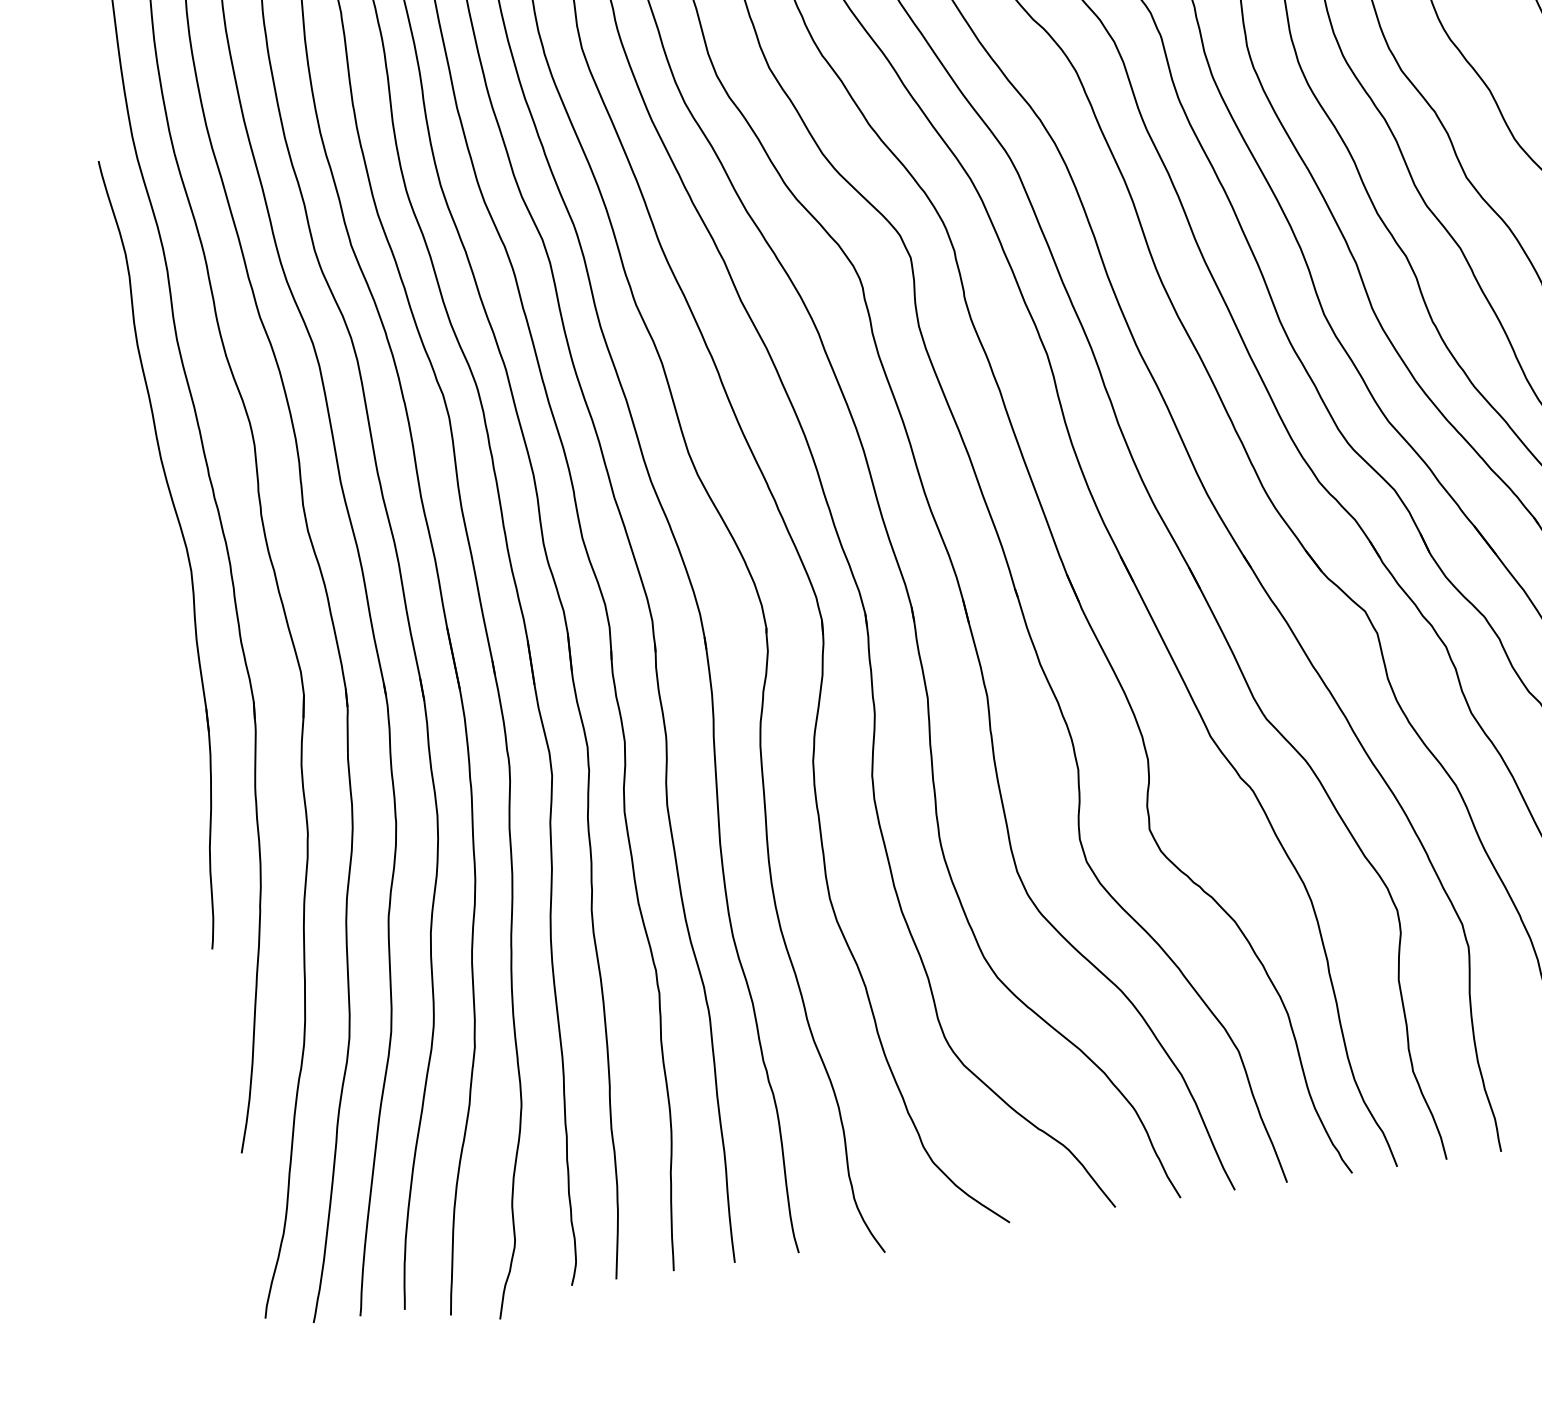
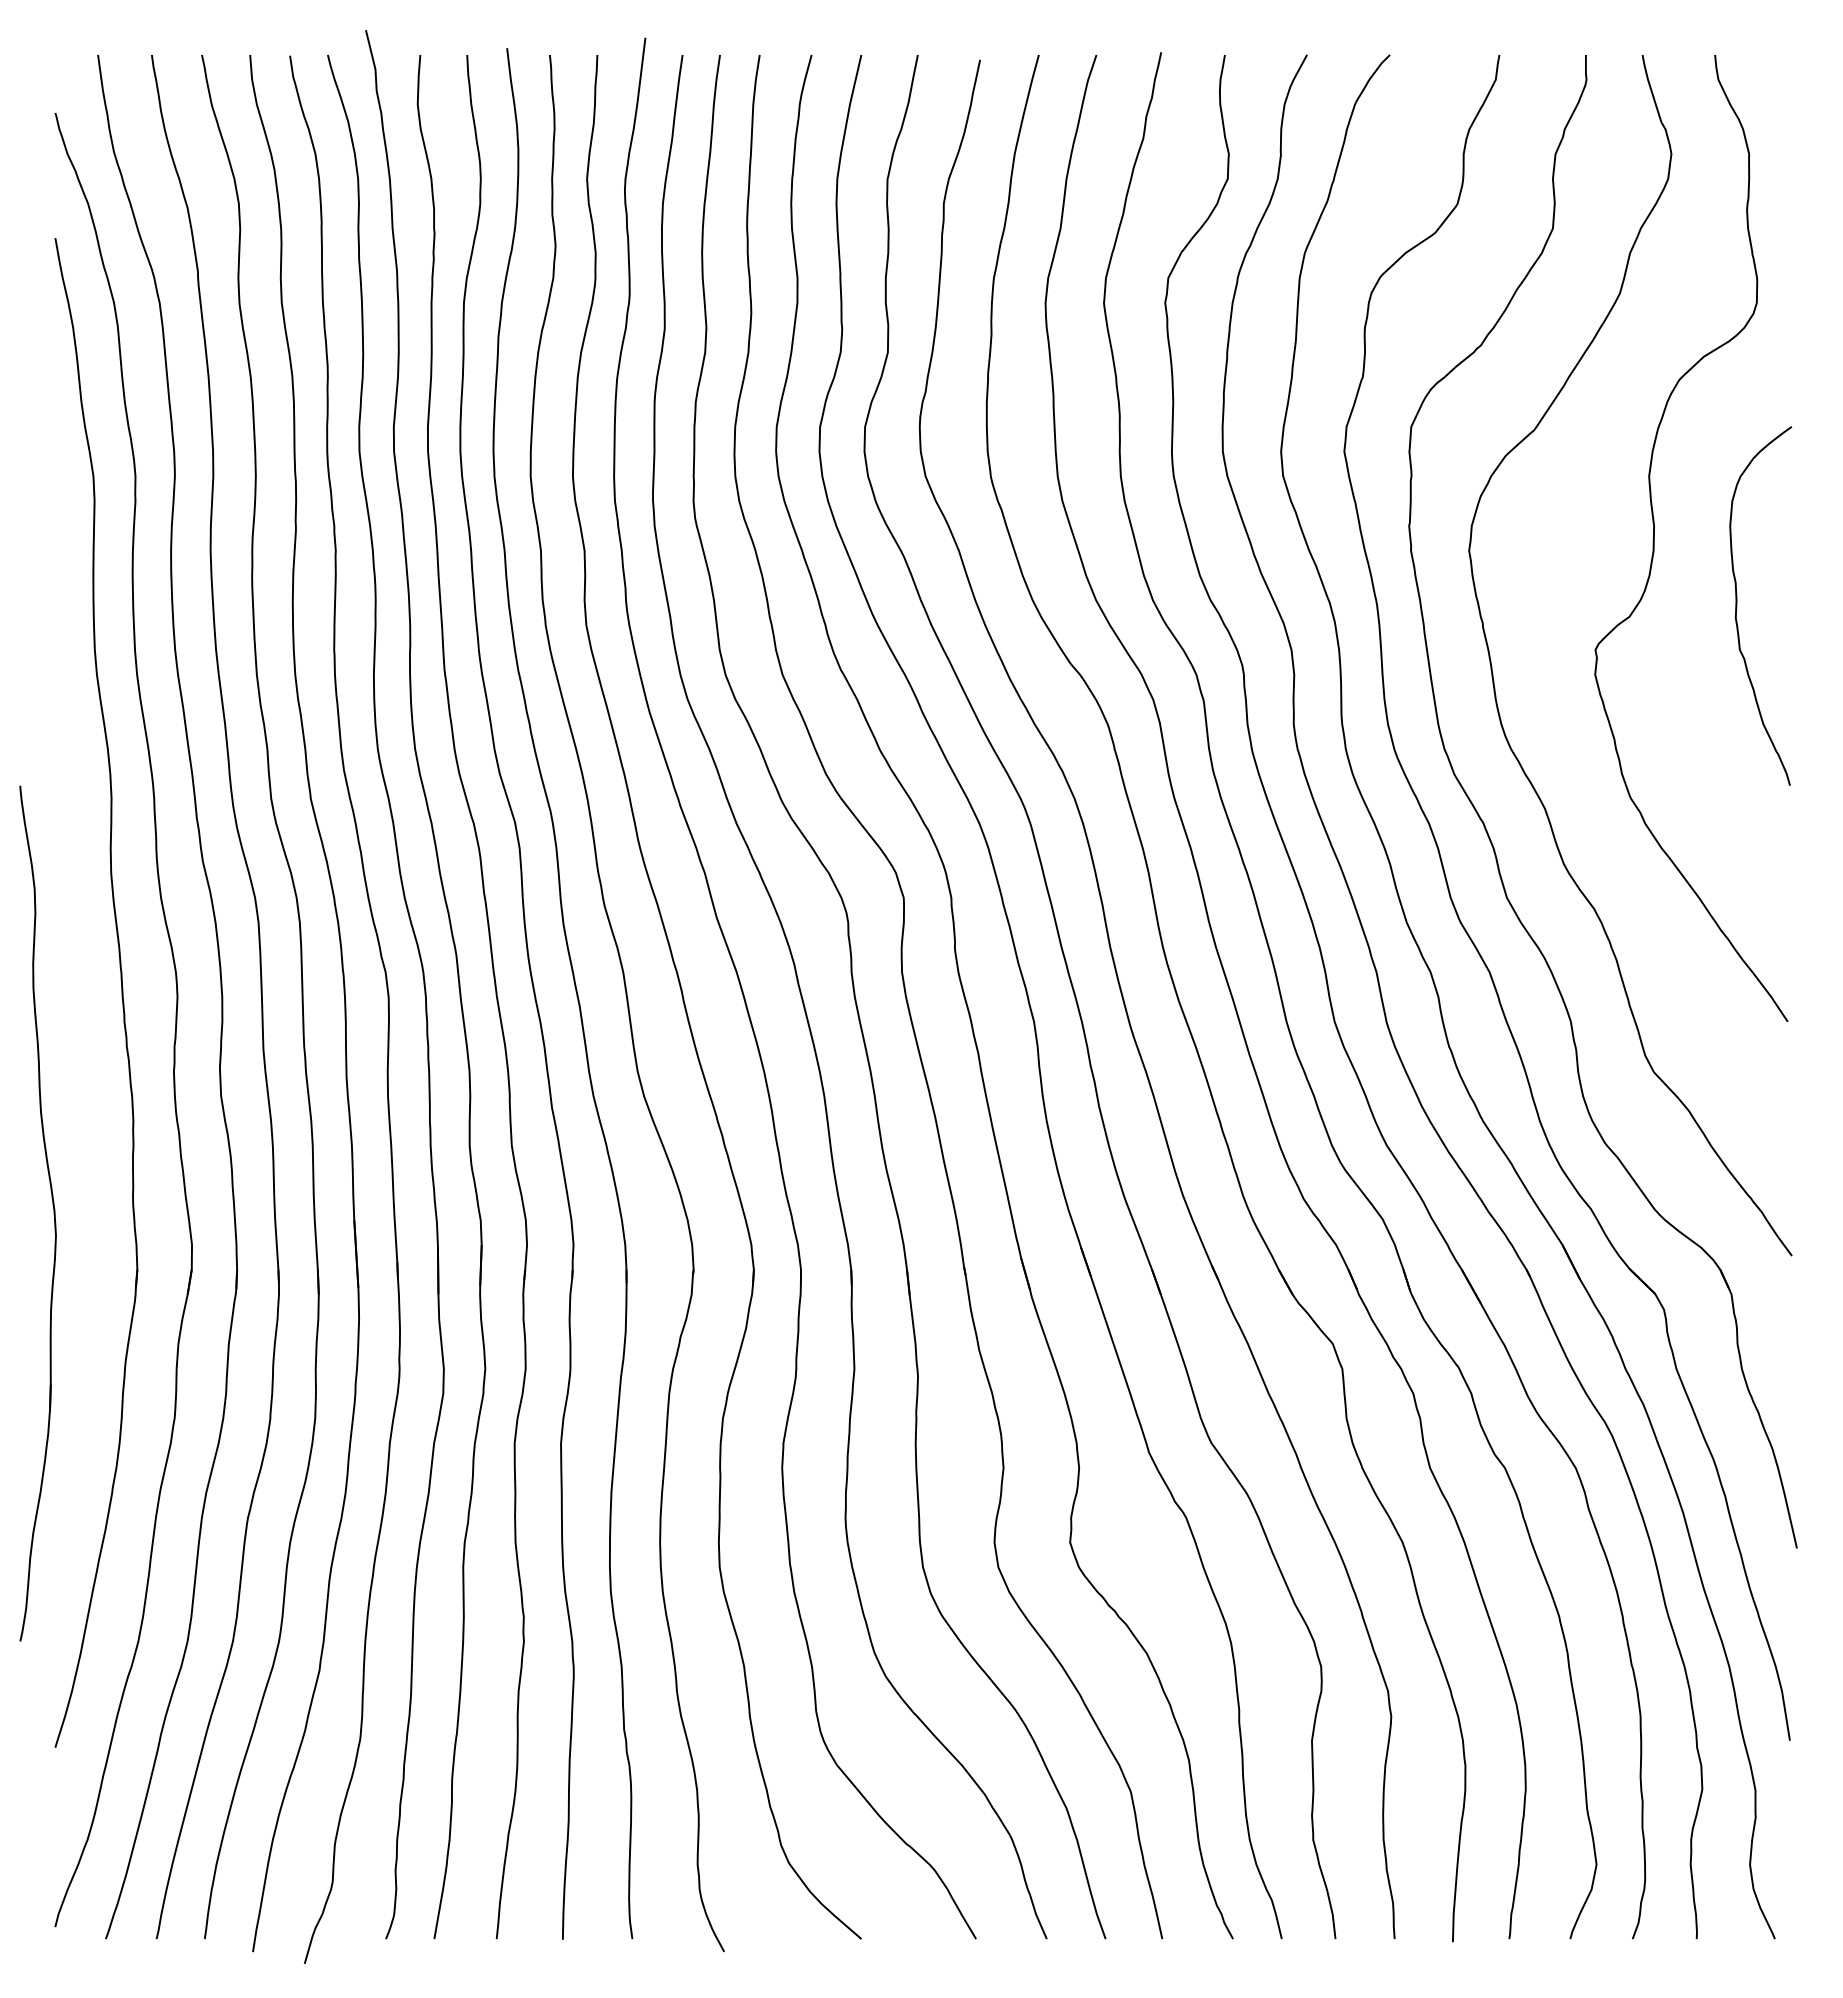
part: (186, 550) -> (53, 1213), moved

